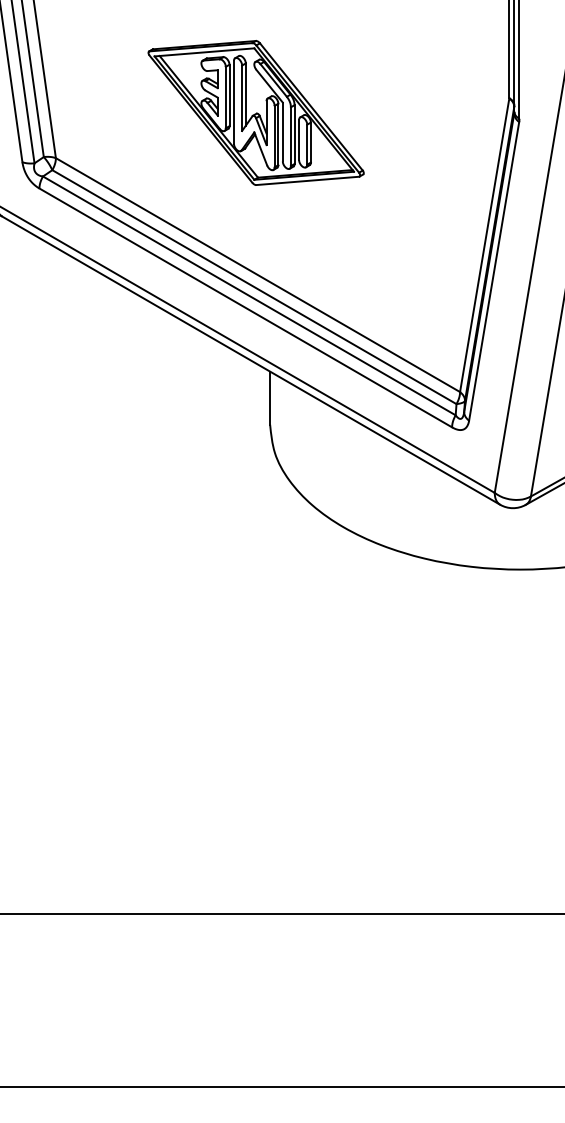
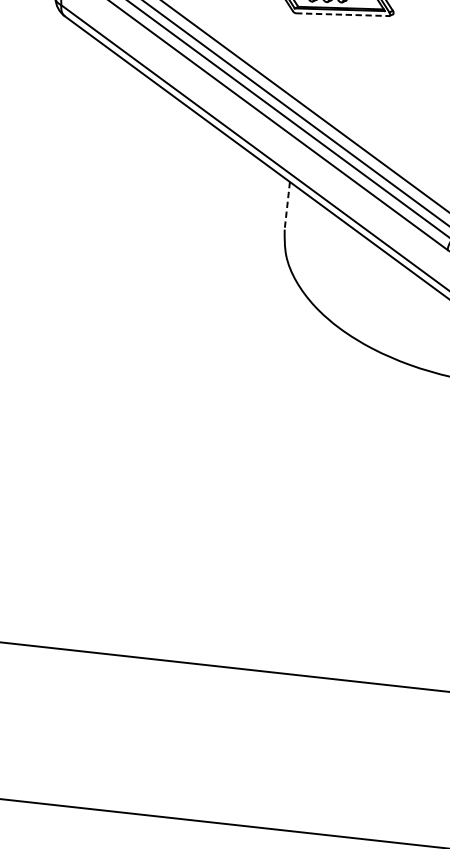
line: (307, 180) -> (342, 14), solid -> dashed
line: (270, 398) -> (287, 206), solid -> dashed

